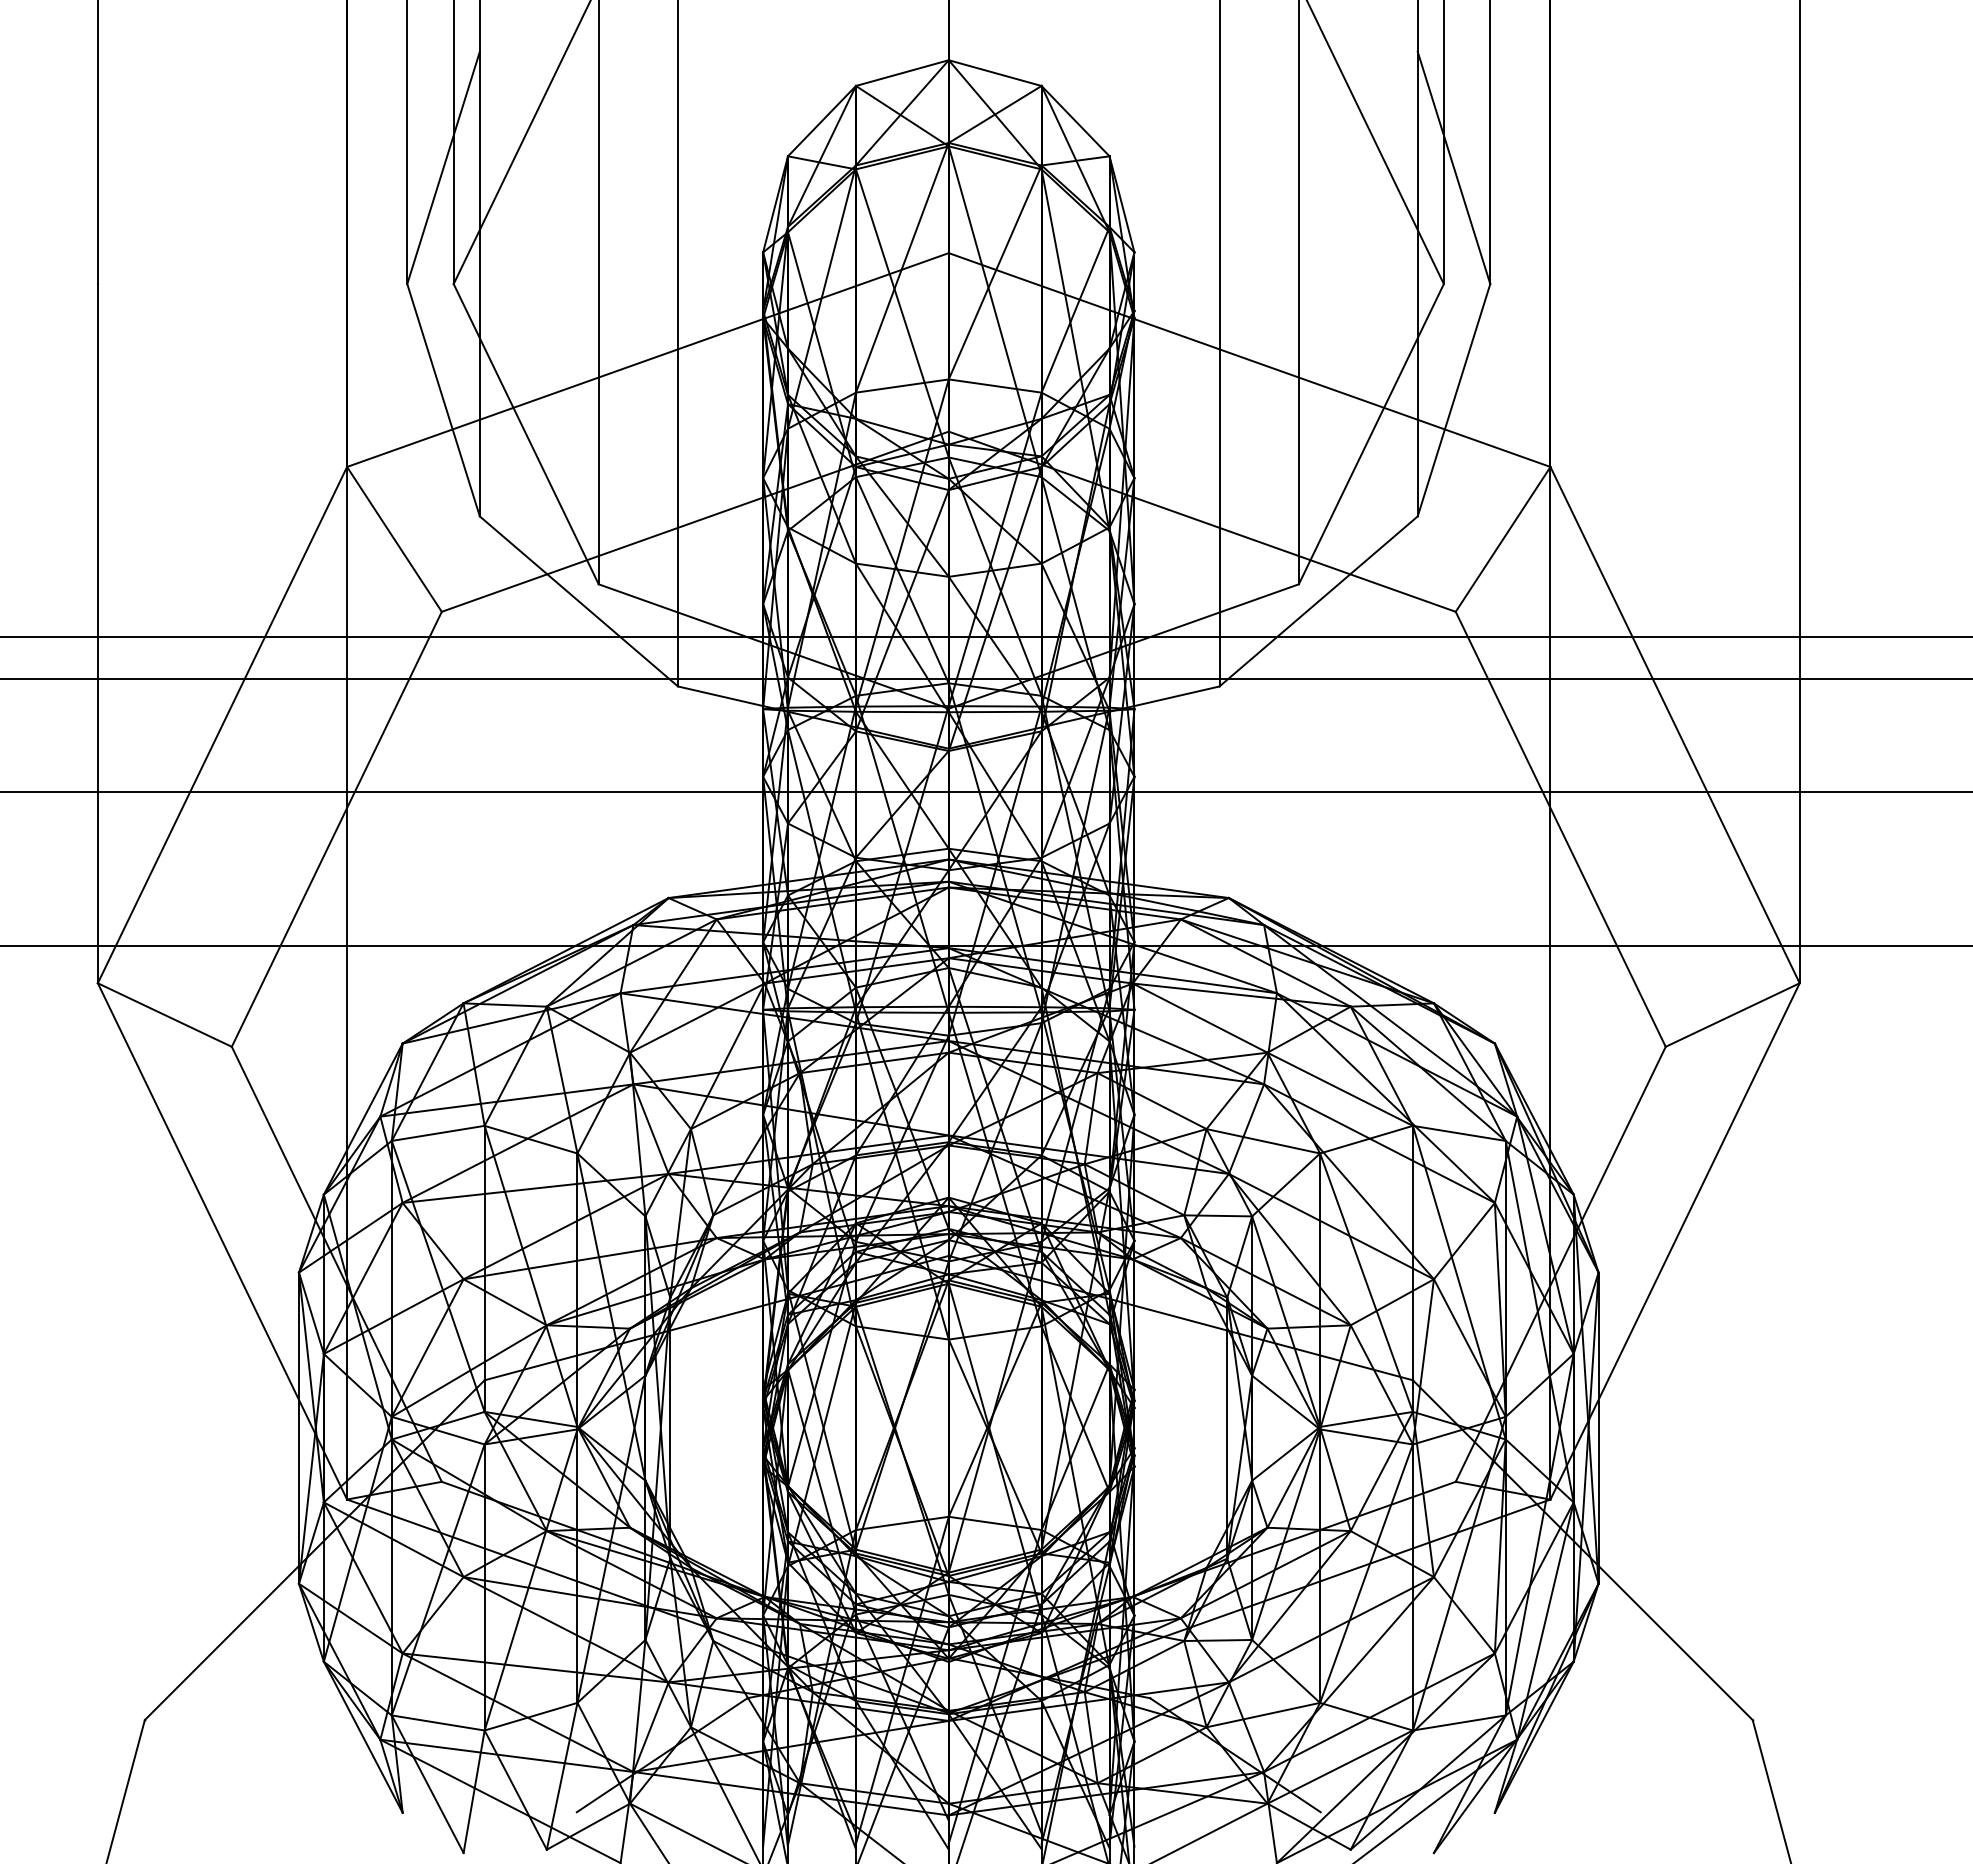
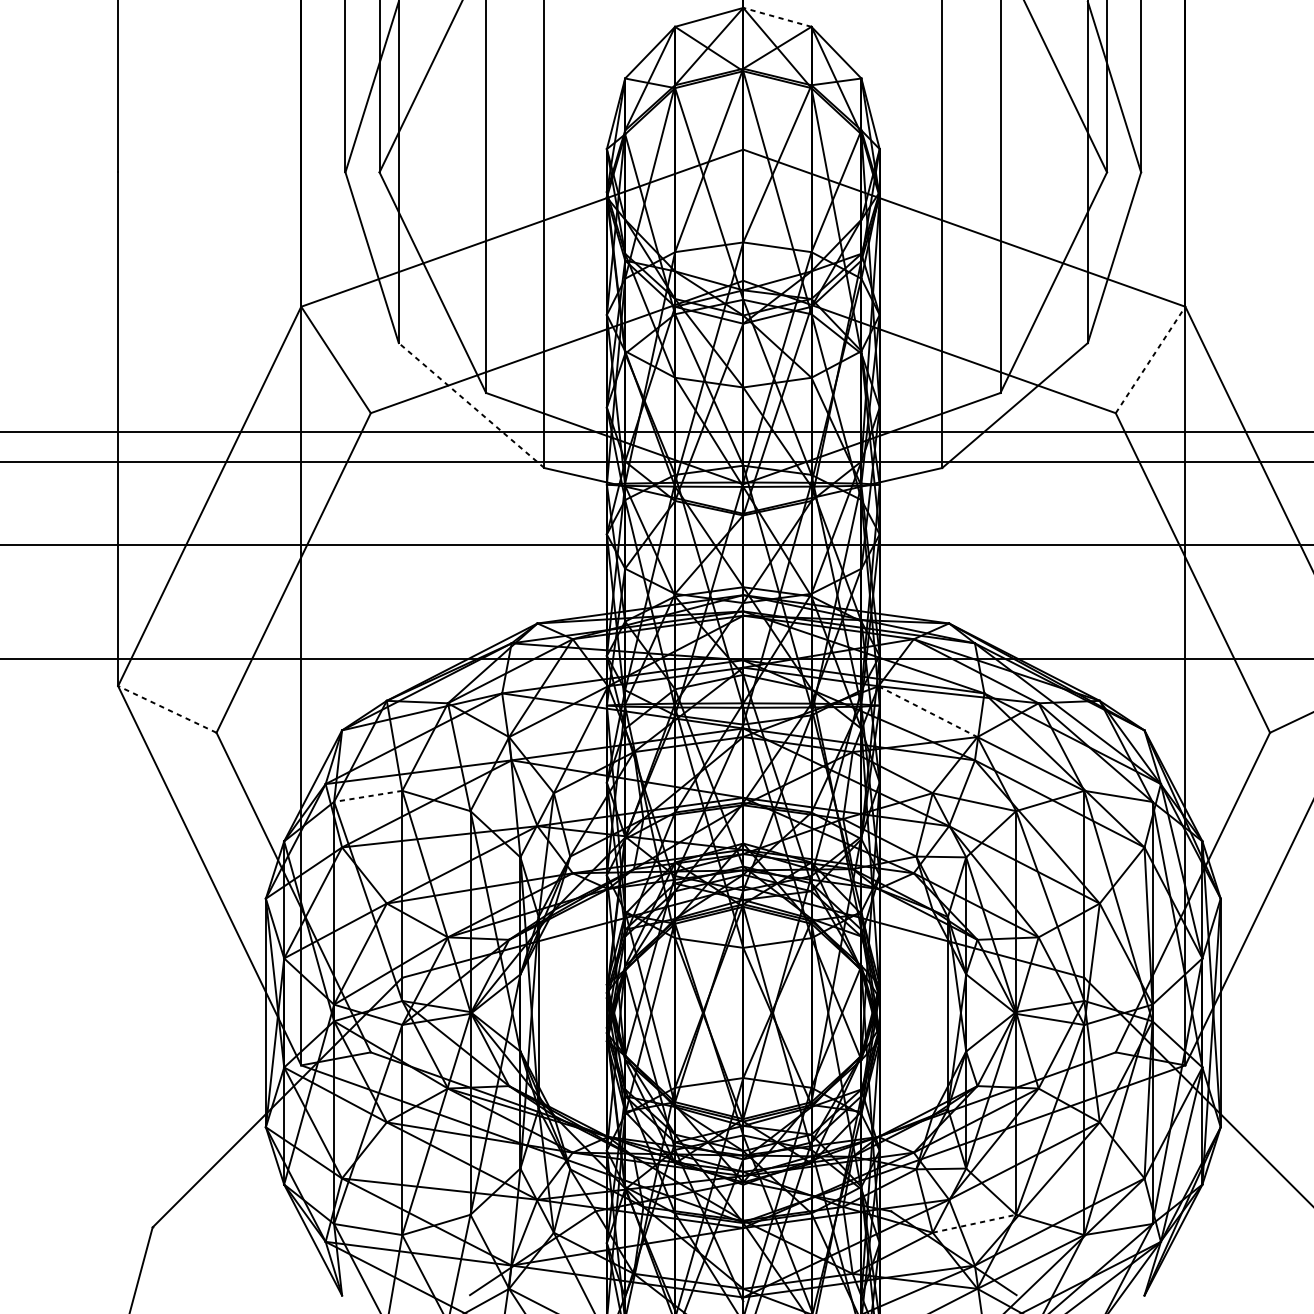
line: (994, 72) -> (776, 16), solid -> dashed
line: (1503, 539) -> (1150, 360), solid -> dashed
line: (578, 601) -> (471, 405), solid -> dashed
line: (164, 1014) -> (167, 709), solid -> dashed
line: (1200, 1018) -> (928, 711), solid -> dashed
line: (437, 1133) -> (367, 796), solid -> dashed
line: (1263, 1714) -> (974, 1223), solid -> dashed

